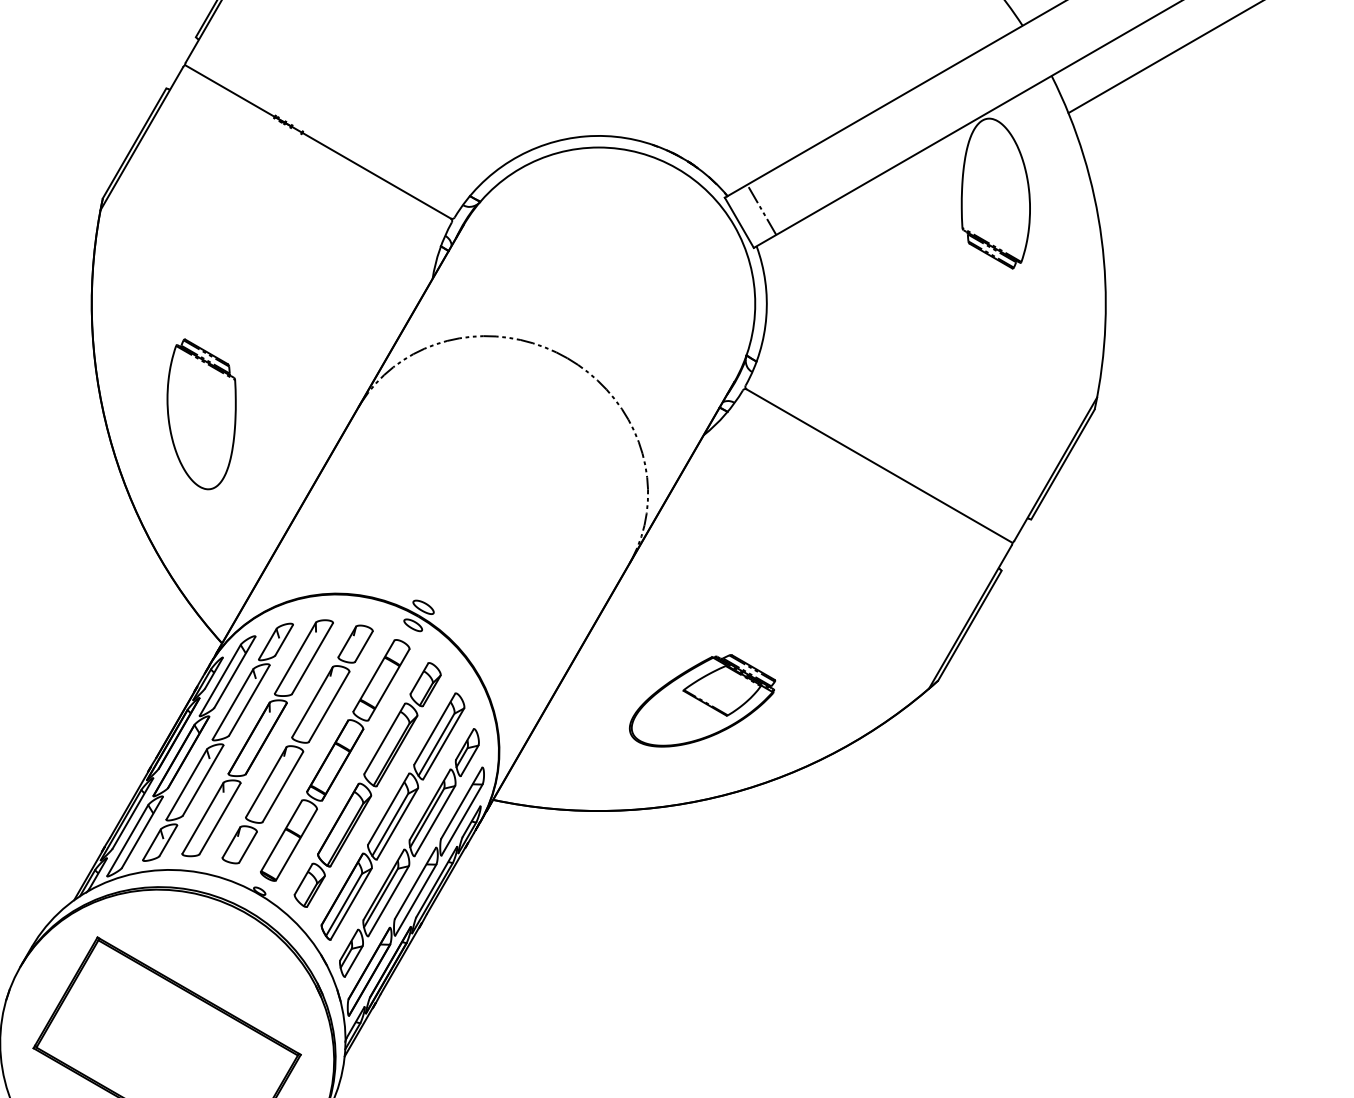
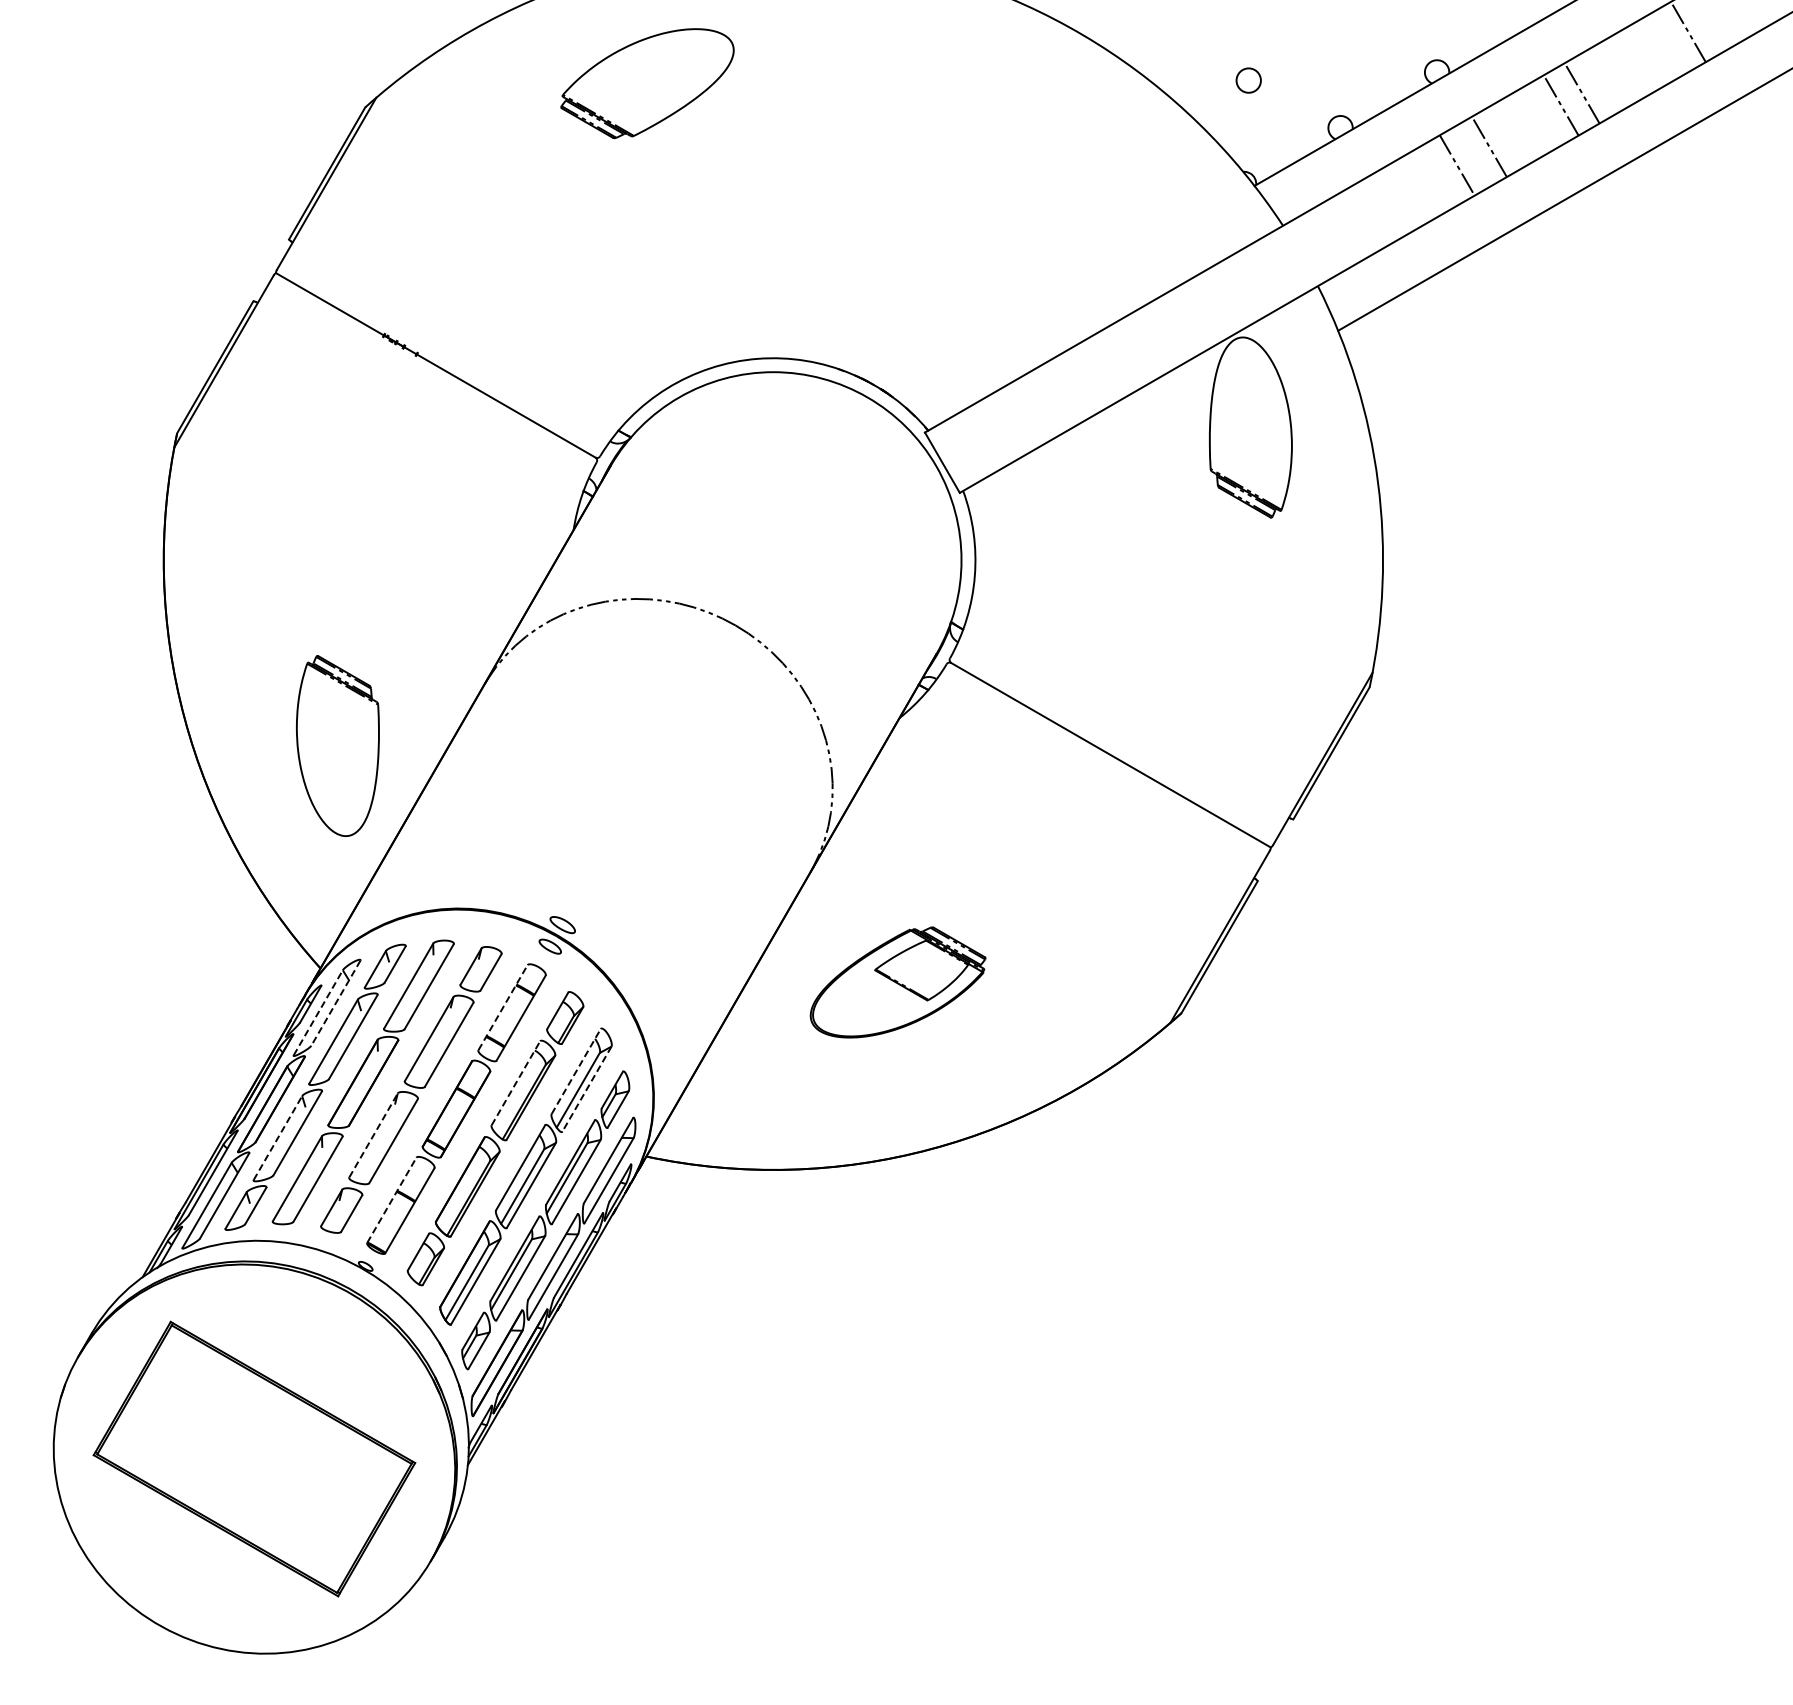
line: (761, 209) -> (968, 446), removed
part: (201, 413) -> (337, 745), moved
line: (234, 672) -> (335, 1003), solid -> dashed
line: (374, 675) -> (503, 1007), solid -> dashed
line: (220, 680) -> (318, 1012), solid -> dashed
part: (702, 700) -> (897, 982), moved
line: (435, 729) -> (576, 1071), solid -> dashed
line: (385, 738) -> (516, 1082), solid -> dashed
line: (443, 744) -> (586, 1089), solid -> dashed
line: (266, 781) -> (373, 1134), solid -> dashed
line: (187, 784) -> (278, 1137), solid -> dashed
line: (281, 835) -> (392, 1199), solid -> dashed

